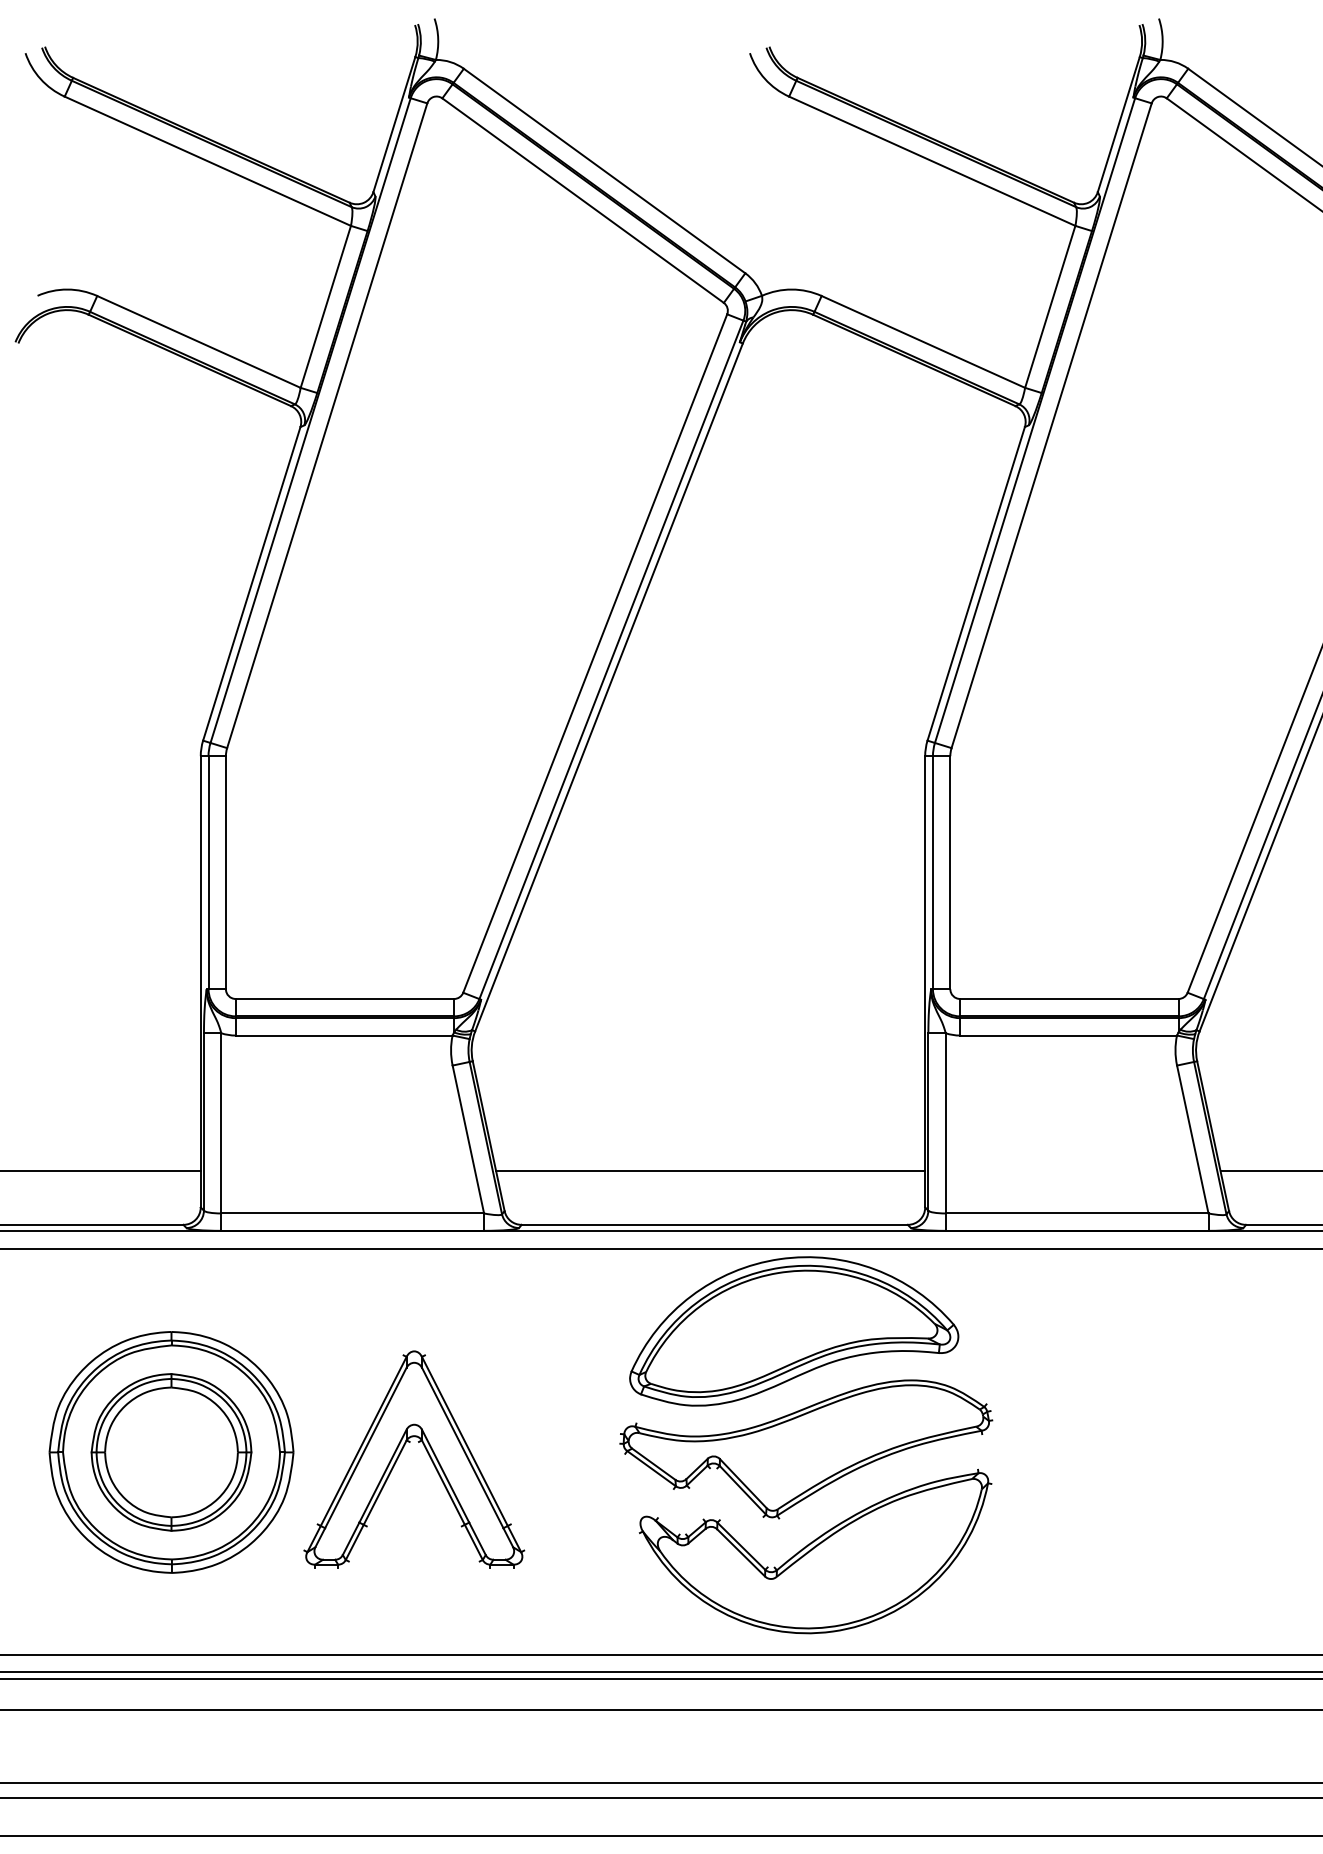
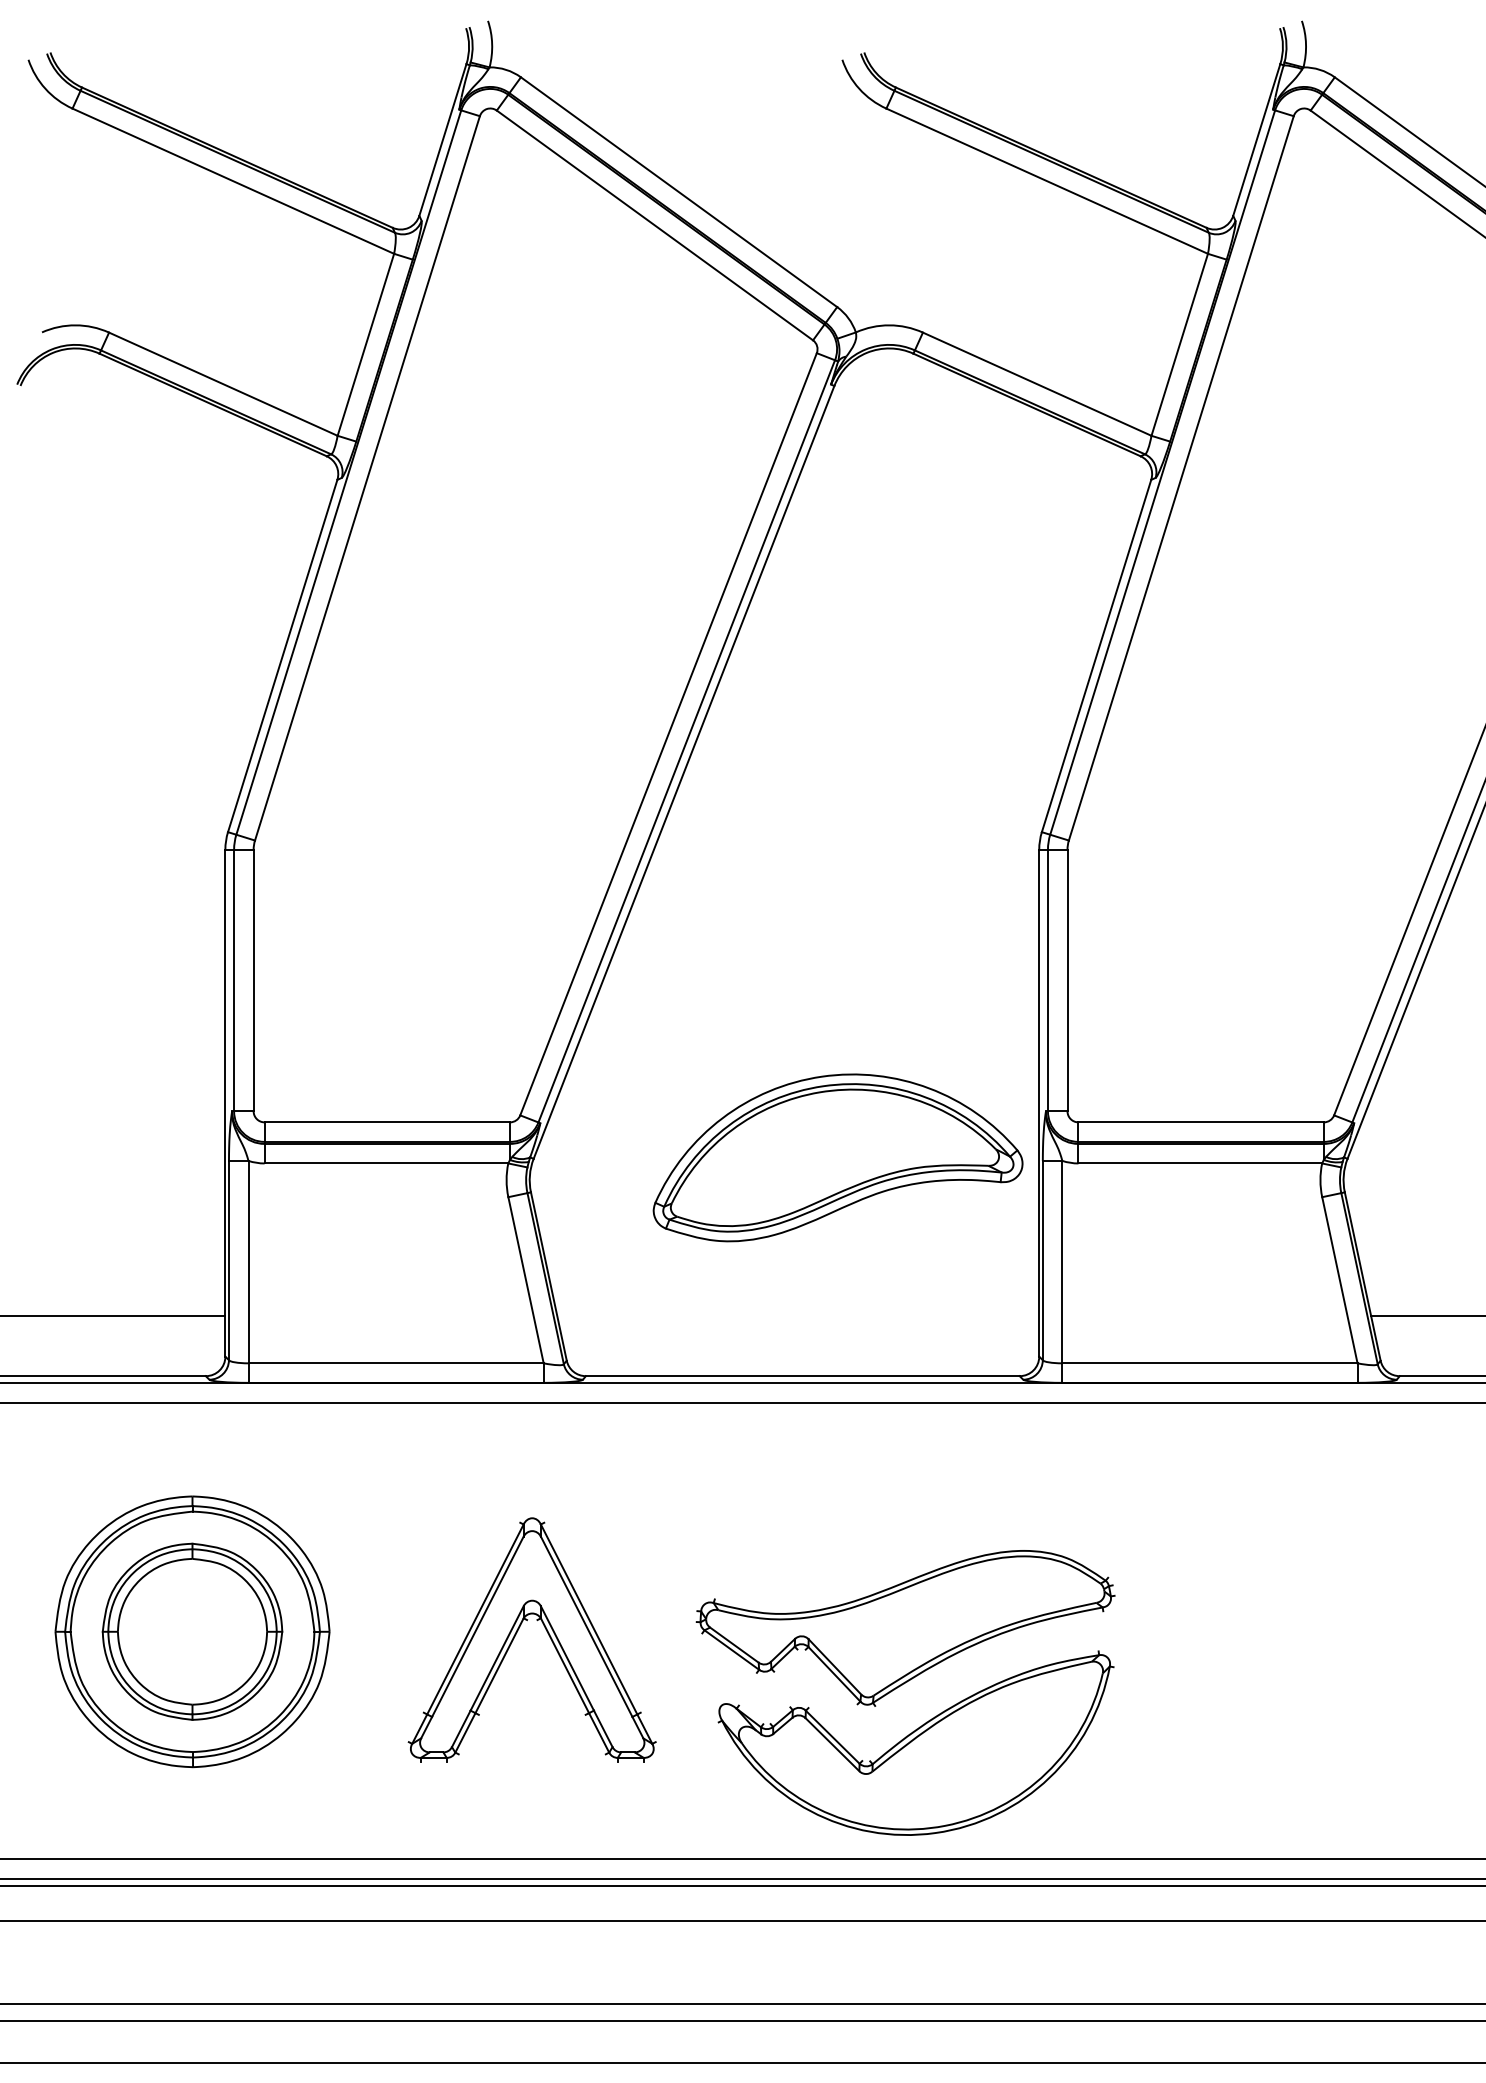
line: (710, 1170) -> (798, 1315), removed
part: (793, 1331) -> (837, 1157), moved
part: (401, 1453) -> (517, 1632), moved

